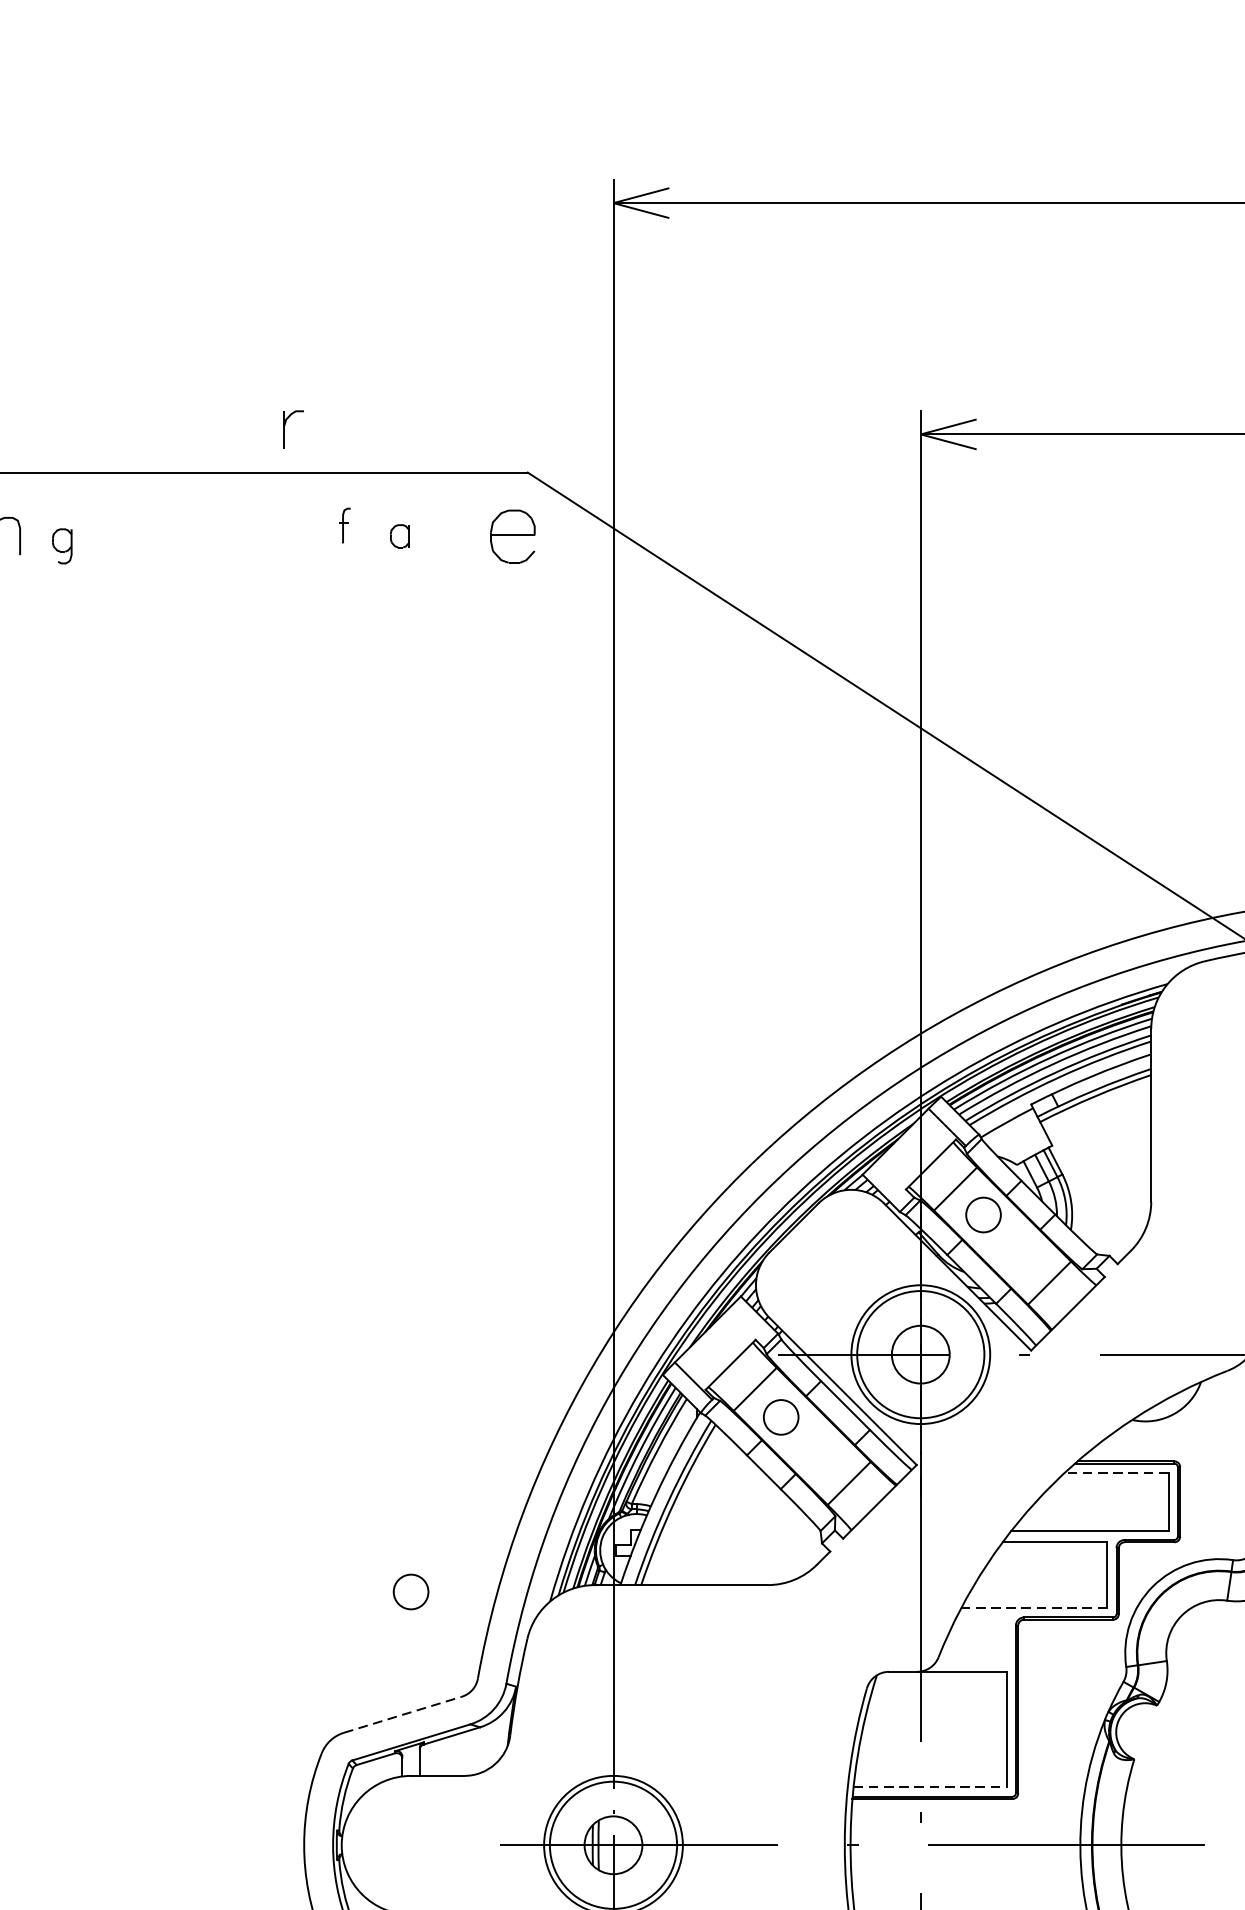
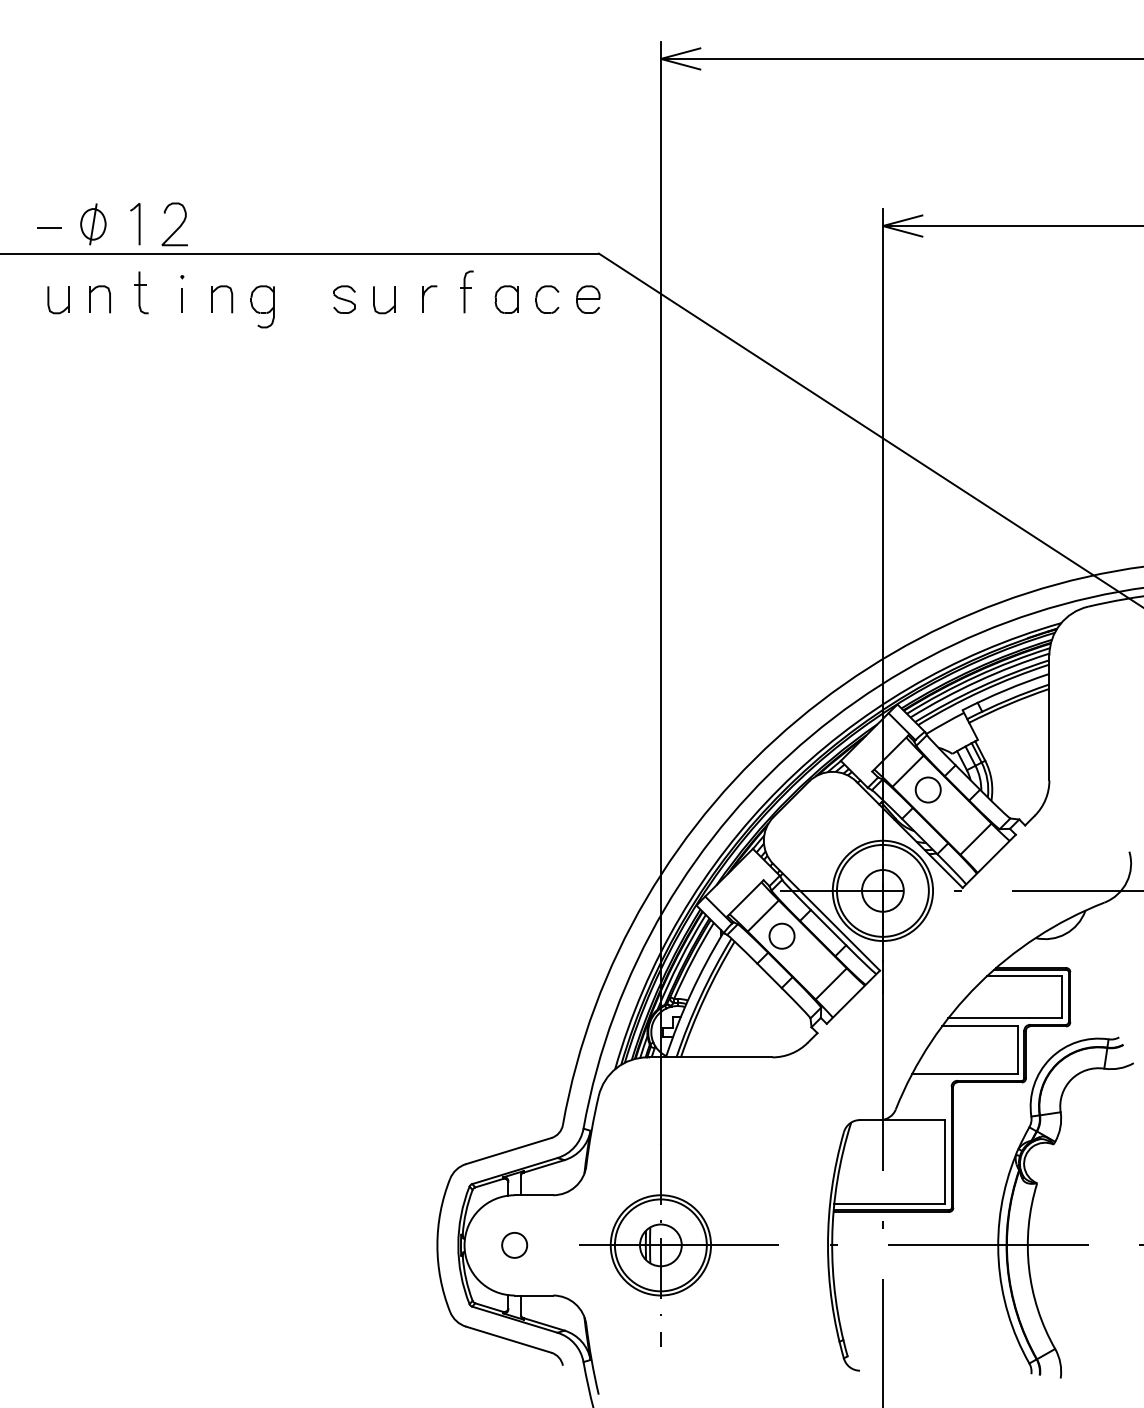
part: (293, 428) -> (429, 298), moved
part: (344, 525) -> (466, 291), size x1.67
part: (442, 533) -> (537, 297), added
part: (175, 536) -> (344, 299), added
part: (399, 536) -> (506, 299), size x1.67
part: (513, 536) -> (588, 299), size x0.71
part: (62, 545) -> (262, 306), size x1.67
part: (240, 547) -> (391, 307), added
line: (1116, 1473) -> (1024, 976), dashed -> solid
circle: (410, 1592) -> (514, 1245), moved
line: (1033, 1608) -> (964, 1074), dashed -> solid
line: (402, 1715) -> (508, 1151), dashed -> solid
line: (931, 1787) -> (890, 1203), dashed -> solid

